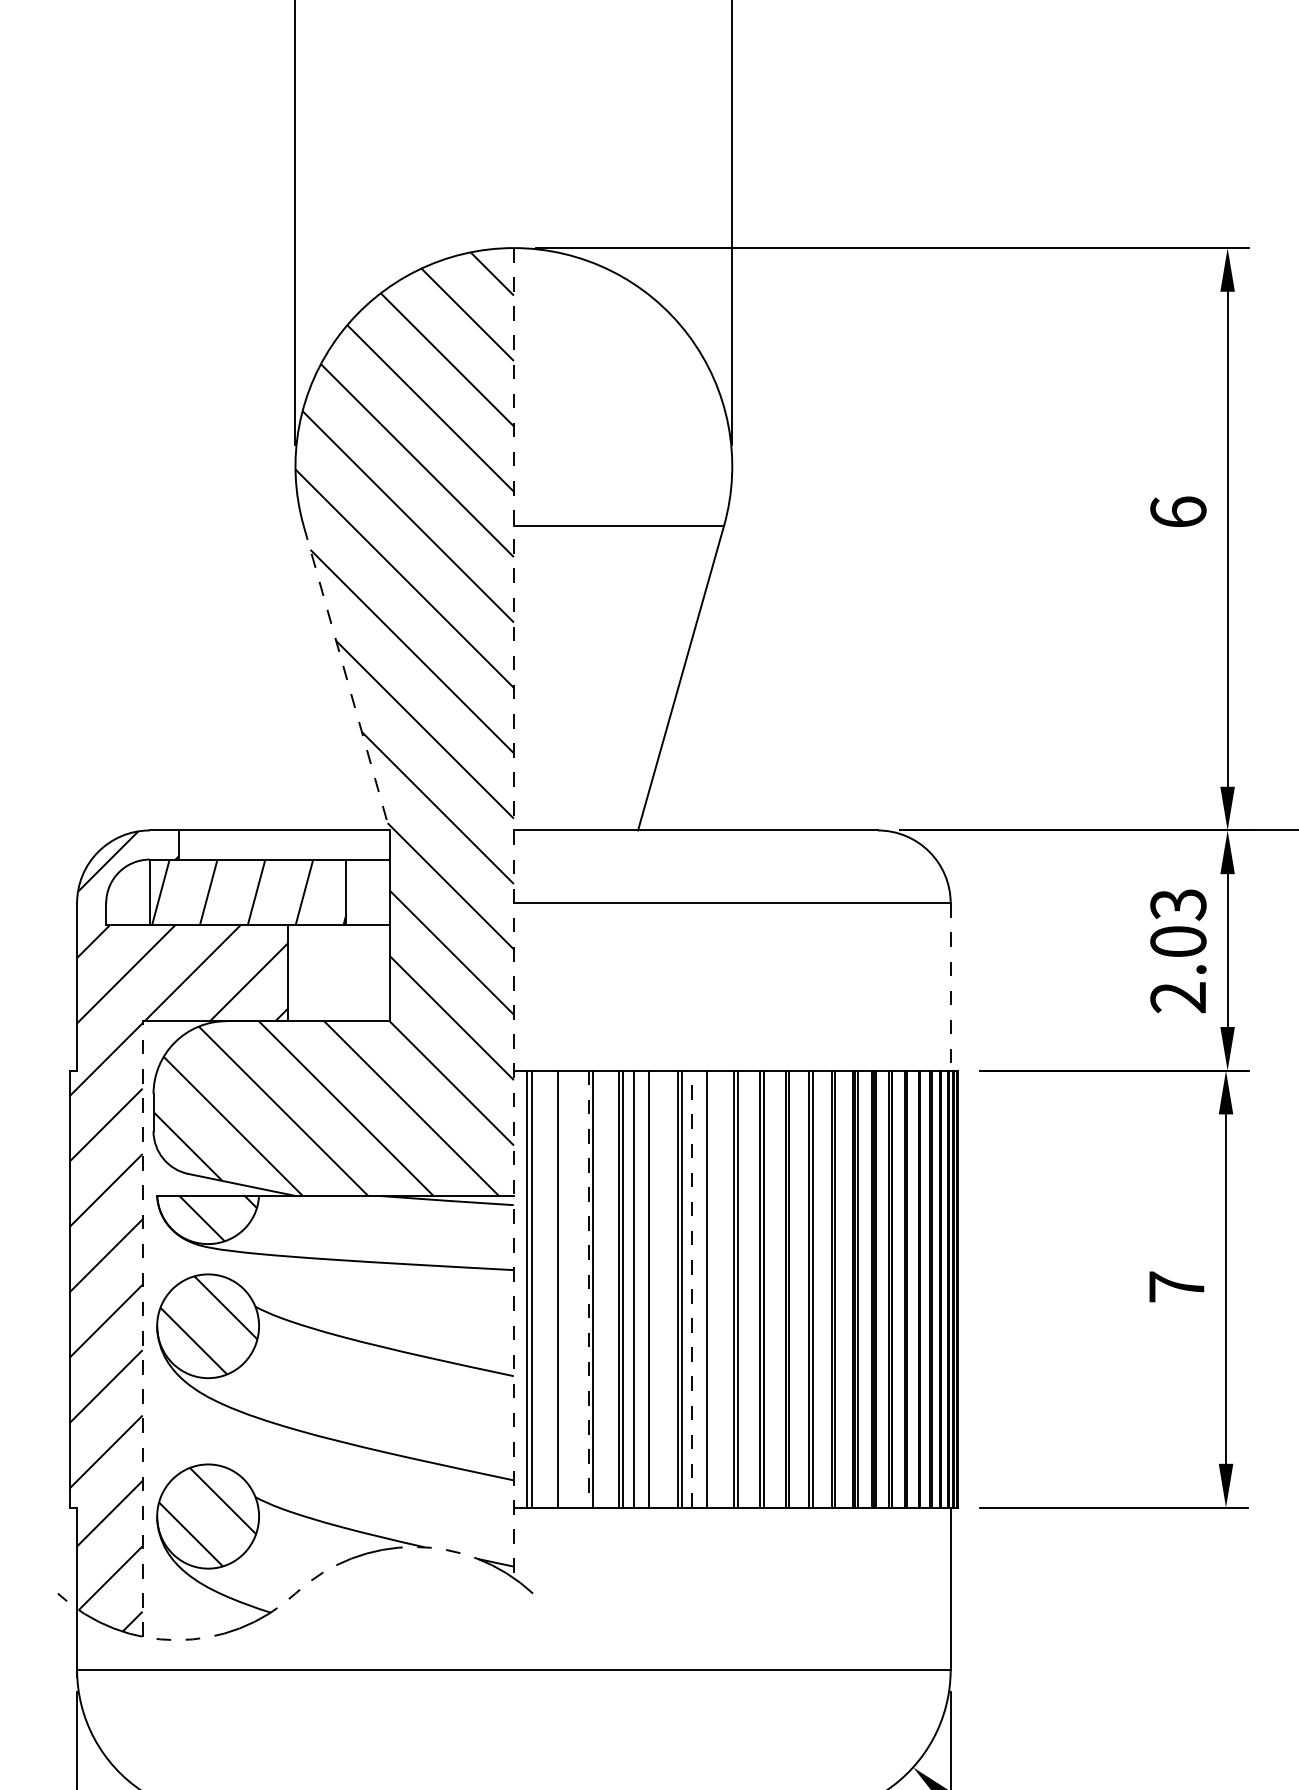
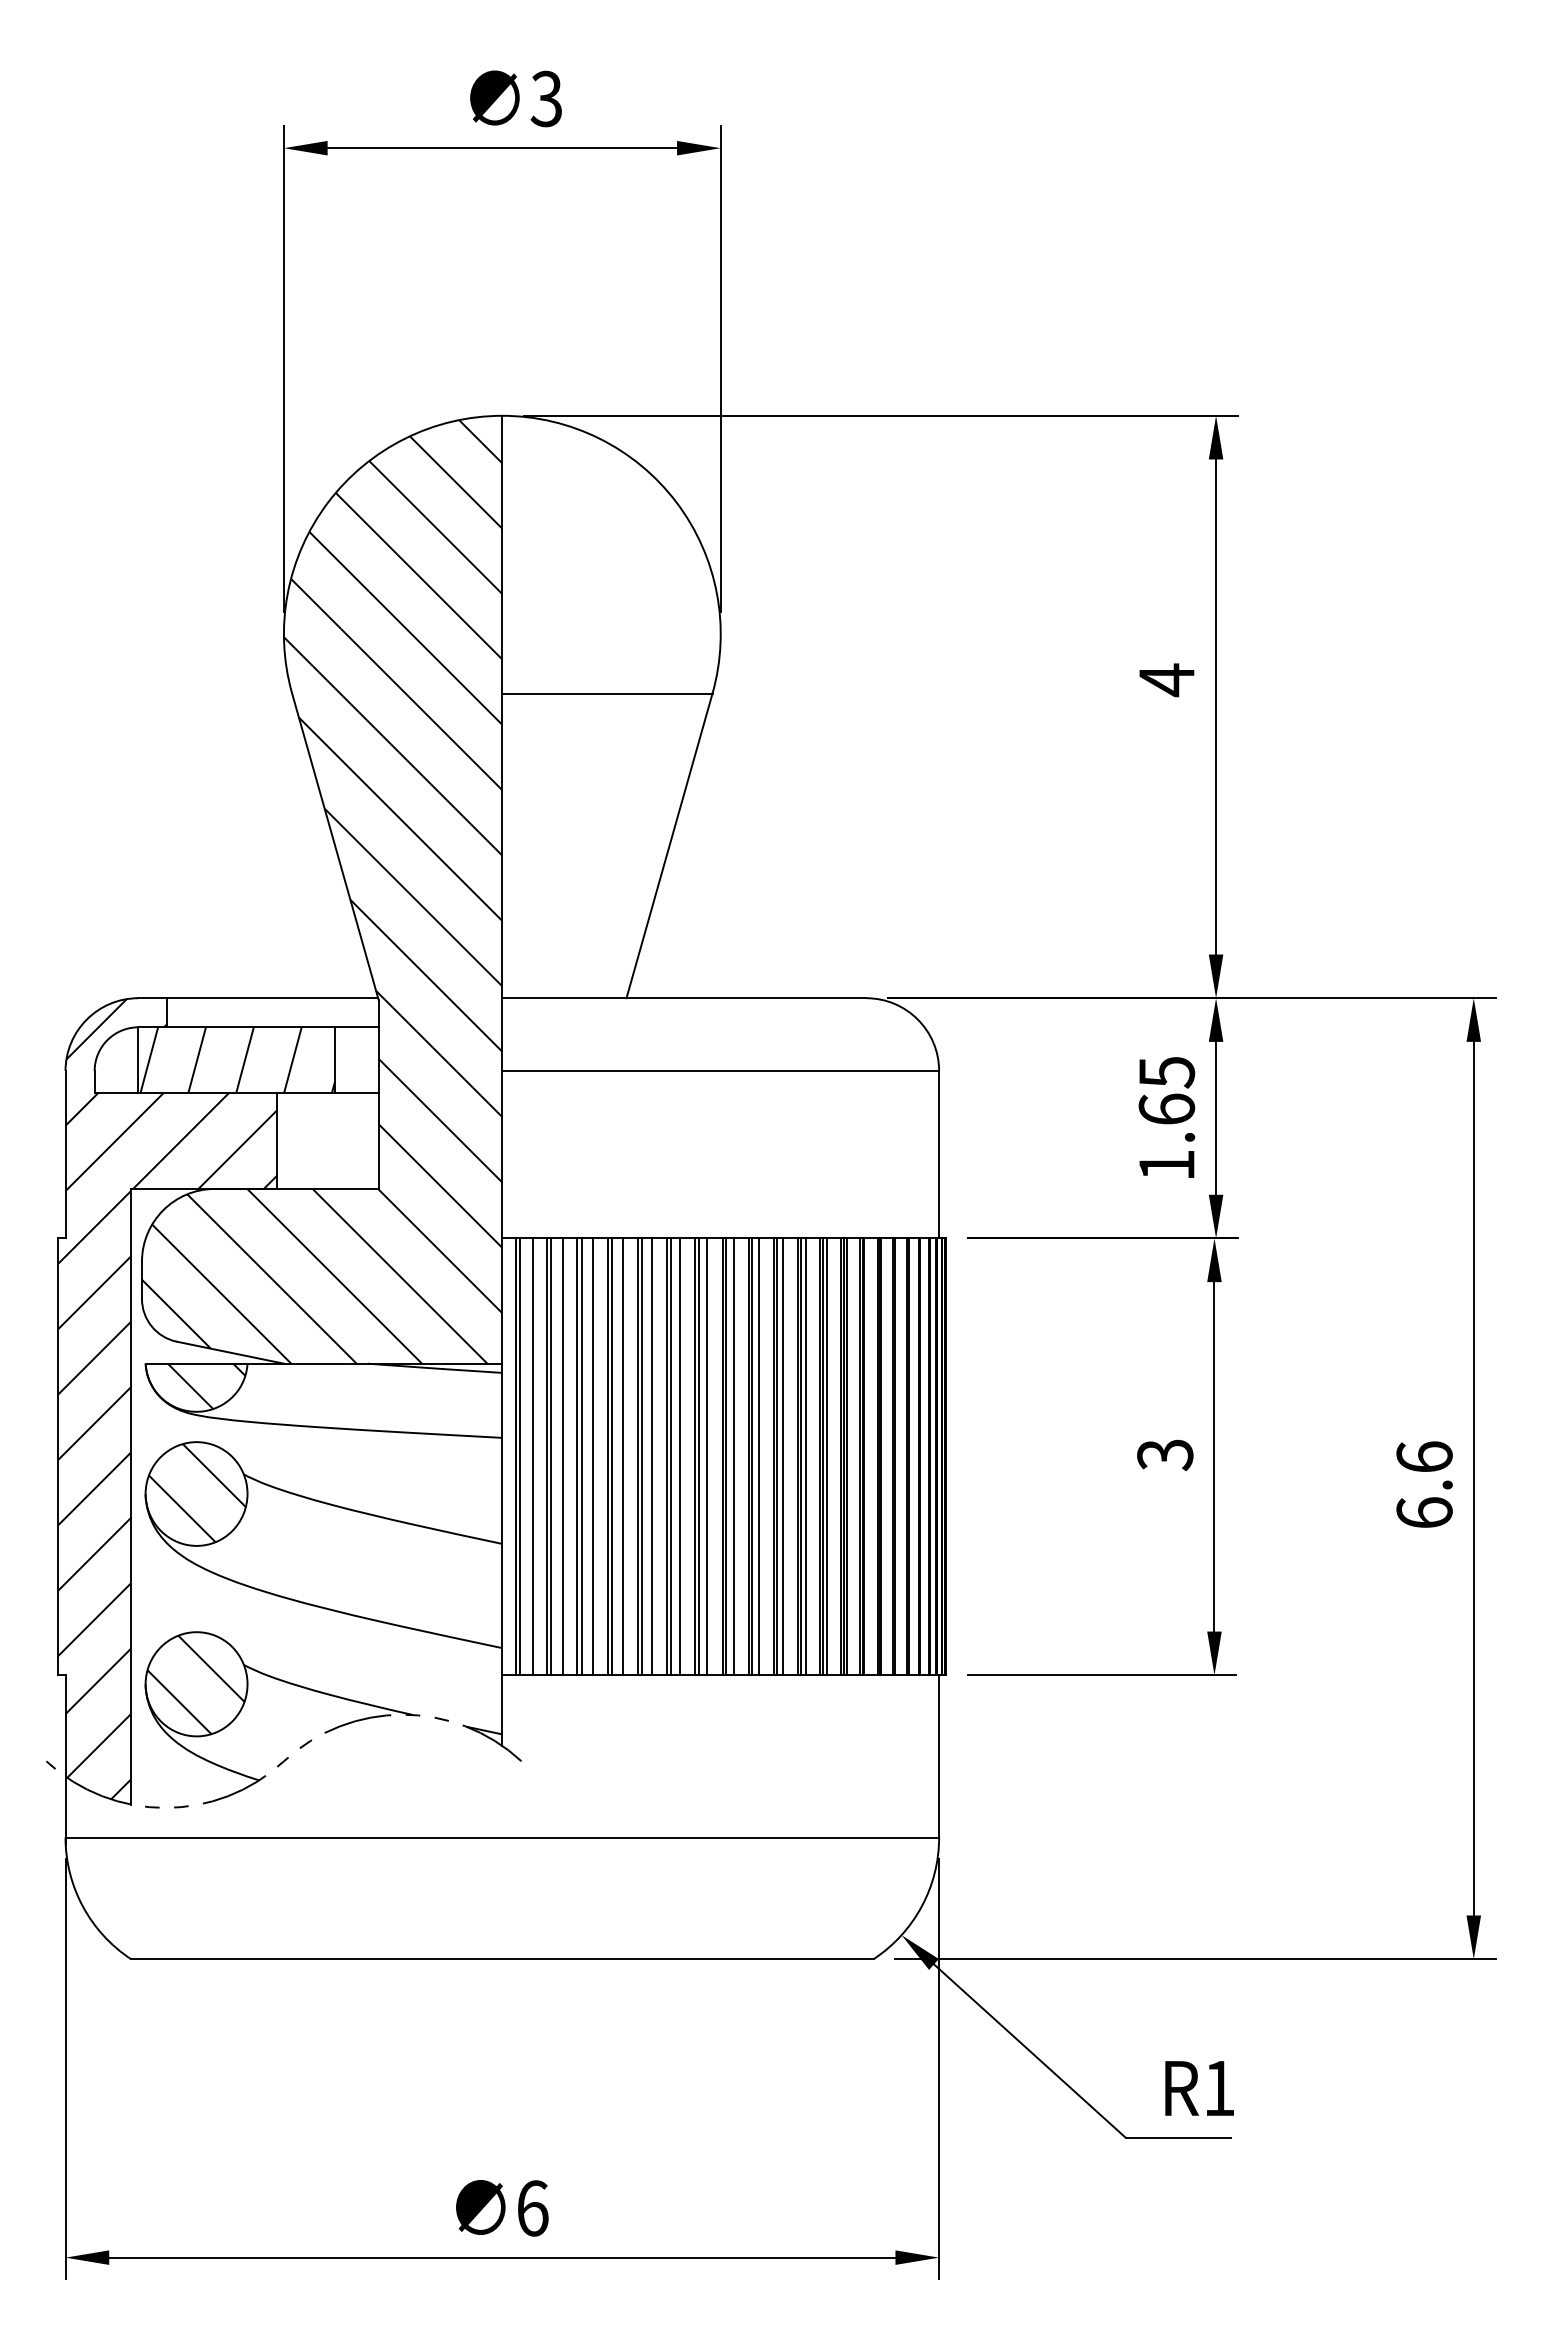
text: (1178, 512) -> (1166, 680), 6 -> 4
line: (347, 679) -> (335, 847), dashed -> solid
line: (514, 913) -> (502, 1081), dashed -> solid
text: (1178, 950) -> (1166, 1118), 2.03 -> 1.65
line: (951, 986) -> (939, 1154), dashed -> solid
text: (1177, 1287) -> (1165, 1455), 7 -> 3
line: (544, 1288) -> (532, 1456), added
line: (562, 1288) -> (550, 1456), added
line: (575, 1288) -> (563, 1456), added
line: (605, 1288) -> (593, 1456), added
line: (653, 1288) -> (641, 1456), added
line: (663, 1288) -> (651, 1456), added
line: (692, 1288) -> (680, 1456), dashed -> solid
line: (710, 1288) -> (698, 1456), added
line: (719, 1288) -> (707, 1456), added
line: (745, 1288) -> (733, 1456), added
line: (771, 1288) -> (759, 1456), added
line: (795, 1288) -> (783, 1456), added
line: (817, 1288) -> (805, 1456), added
line: (838, 1288) -> (826, 1456), added
line: (589, 1289) -> (577, 1457), dashed -> solid
line: (143, 1328) -> (131, 1496), dashed -> solid

